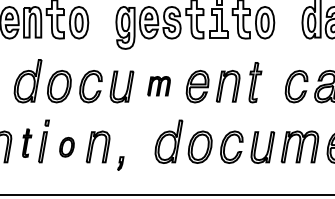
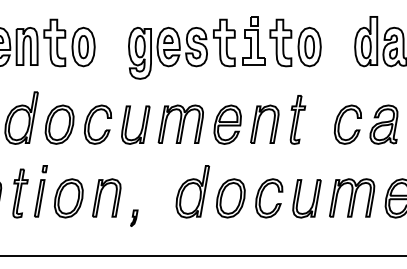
part: (158, 85) -> (180, 123), size x1.67
part: (27, 143) -> (20, 193), size x1.43
part: (66, 147) -> (68, 198), size x1.67

